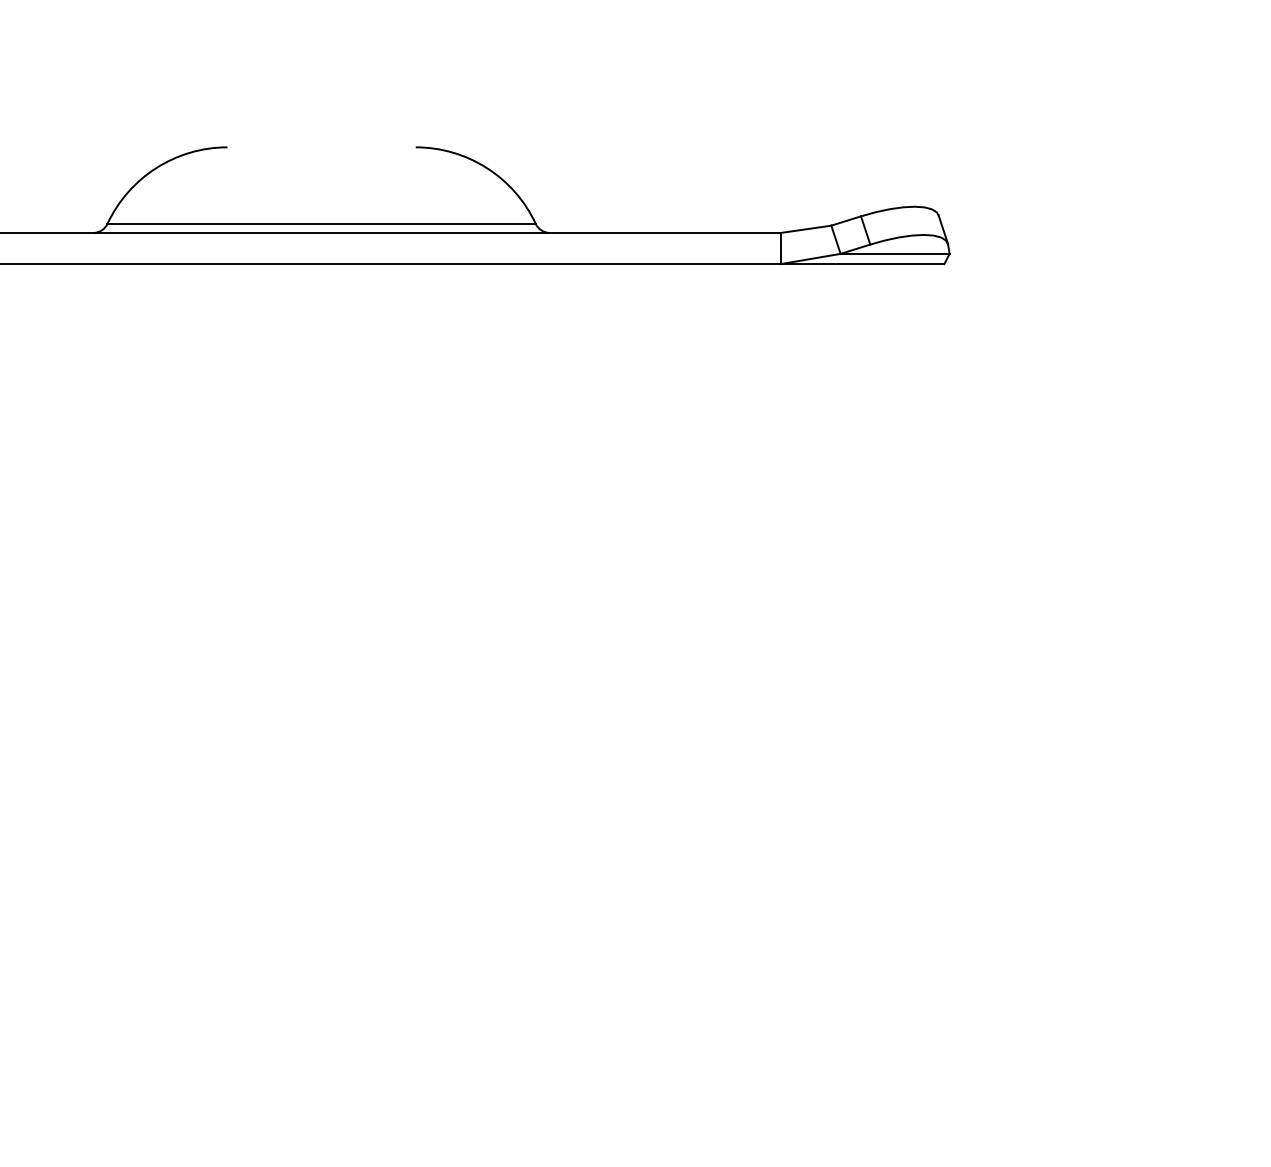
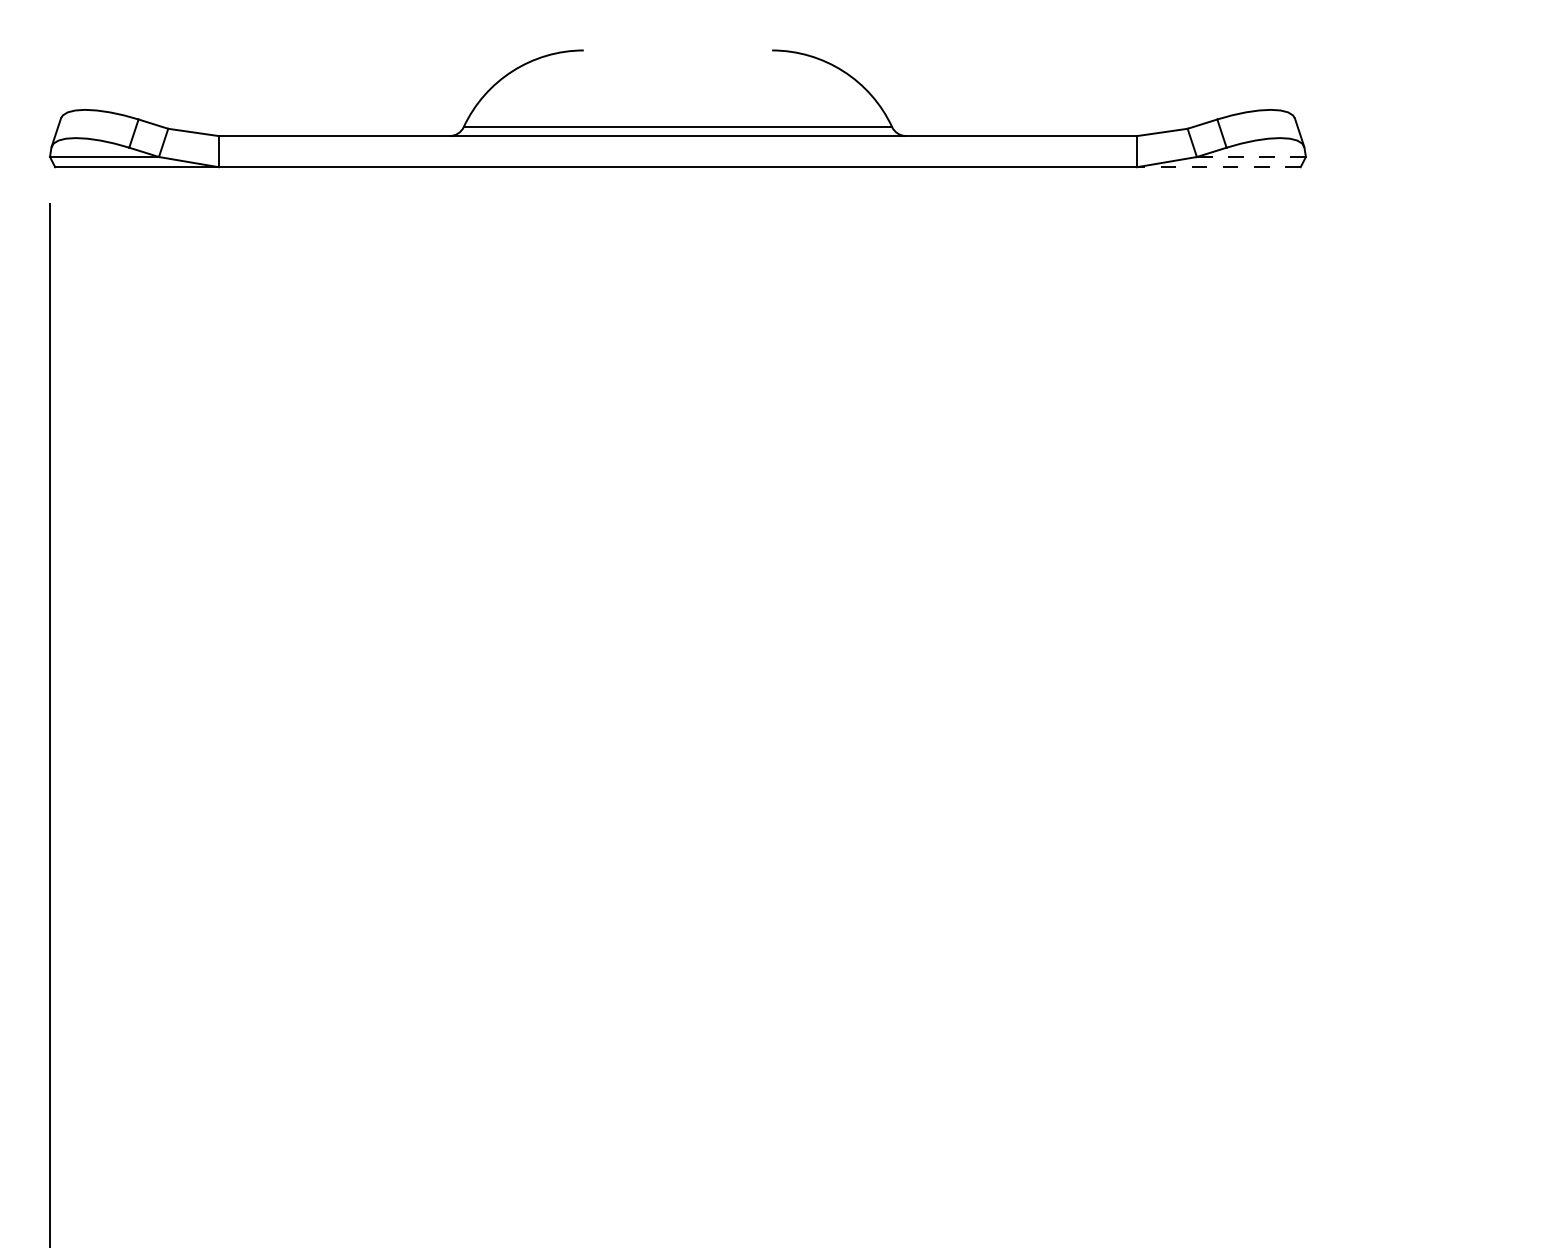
line: (894, 254) -> (1250, 157), solid -> dashed
line: (862, 264) -> (1218, 167), solid -> dashed

